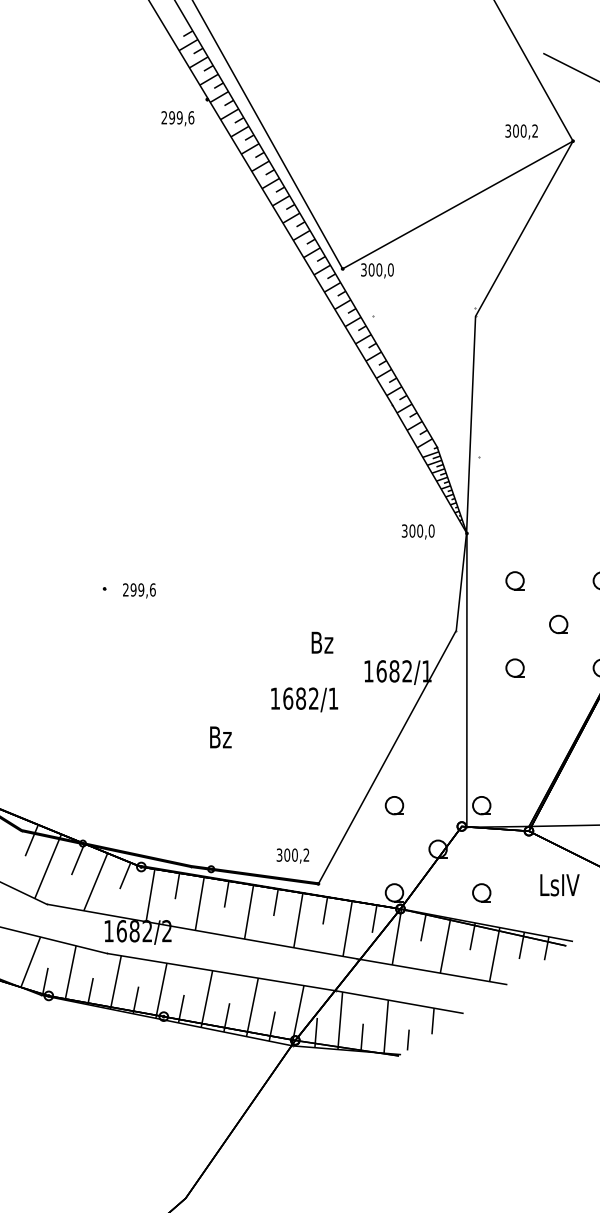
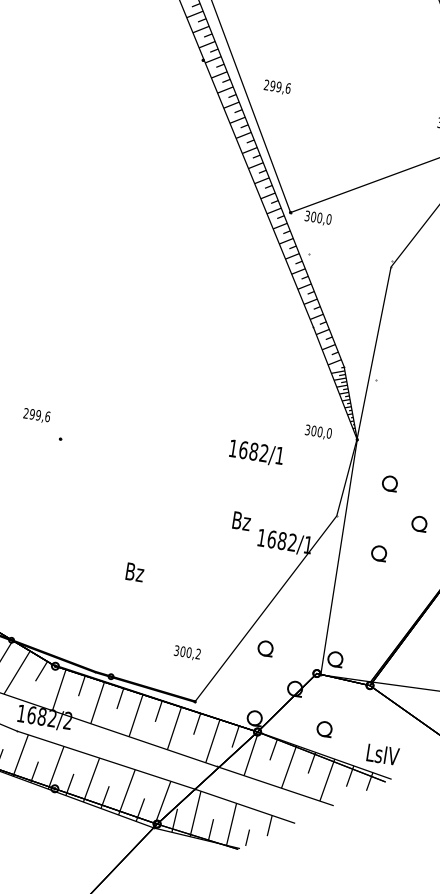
text: (177, 118) -> (277, 87), moved
text: (139, 590) -> (37, 415), moved
text: (322, 642) -> (241, 521), moved
text: (304, 699) -> (256, 452), moved
text: (292, 855) -> (187, 652), moved
text: (559, 885) -> (382, 755), moved

